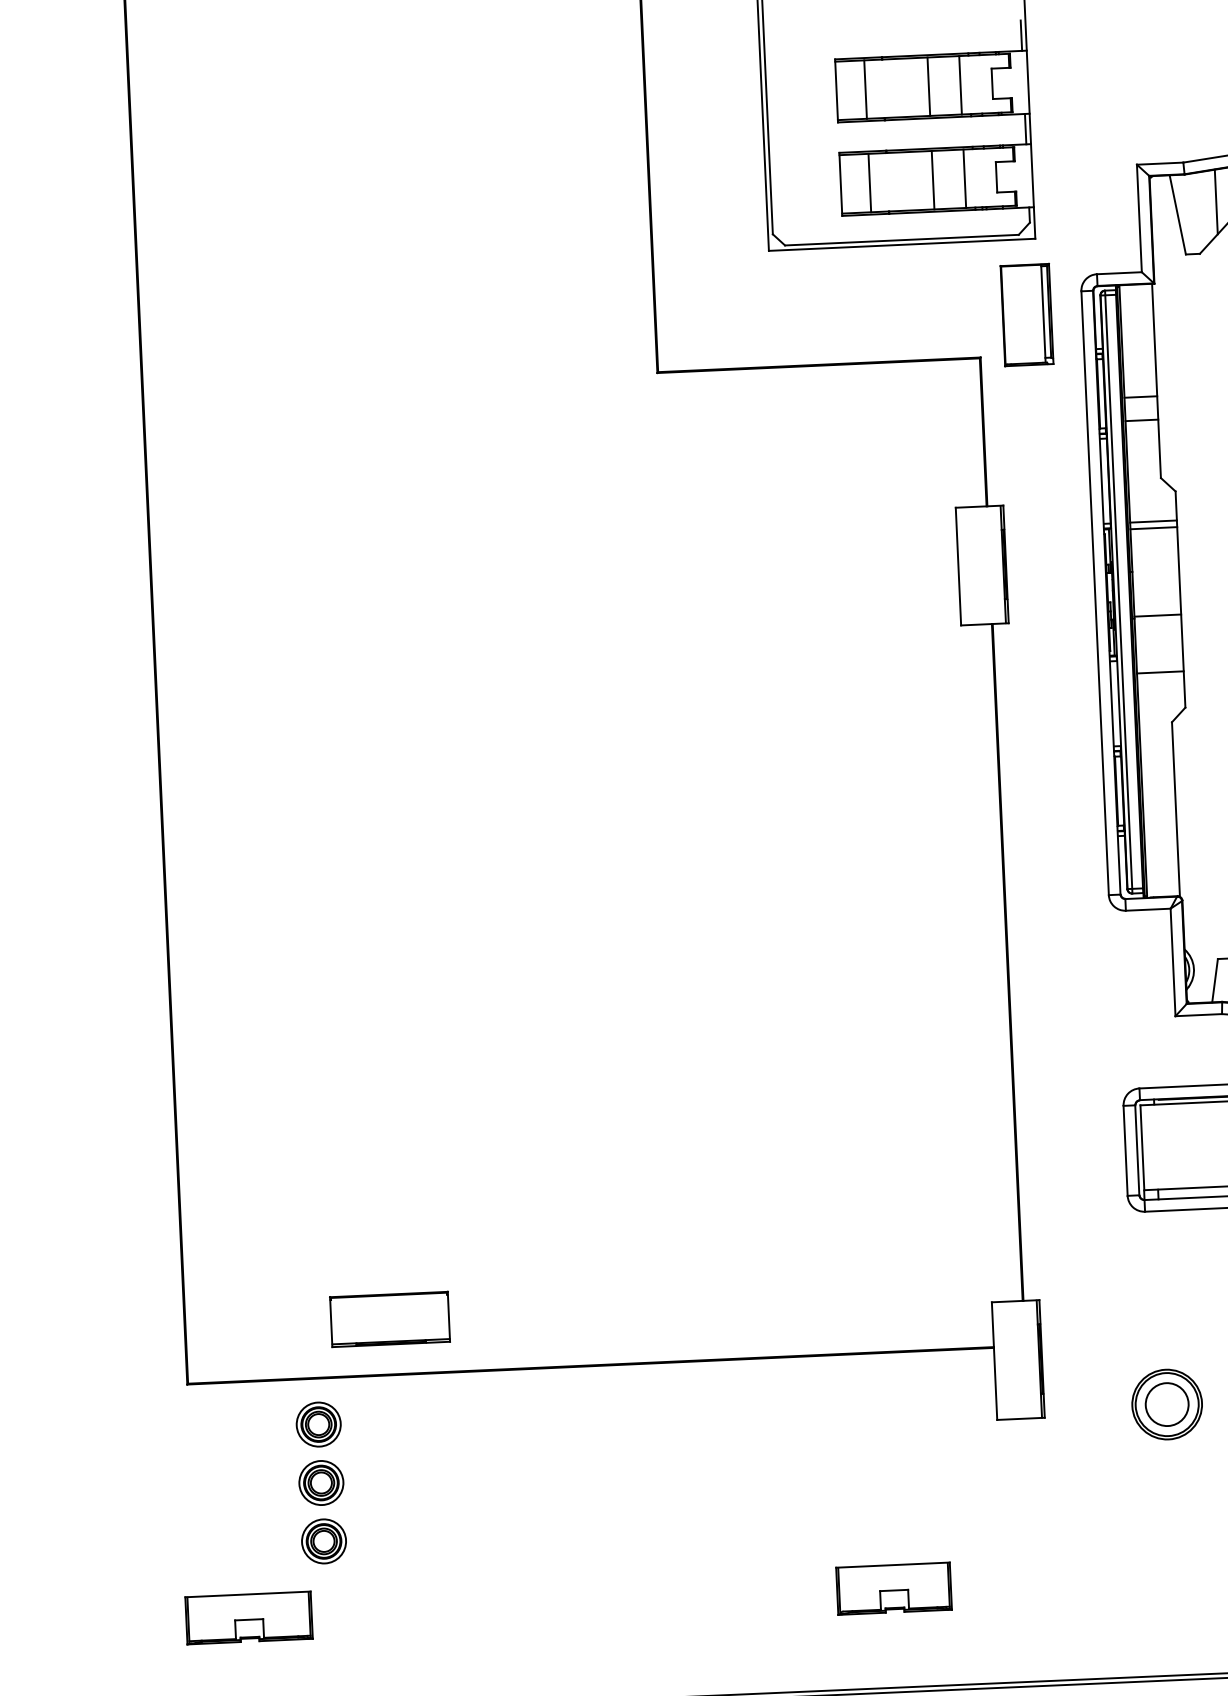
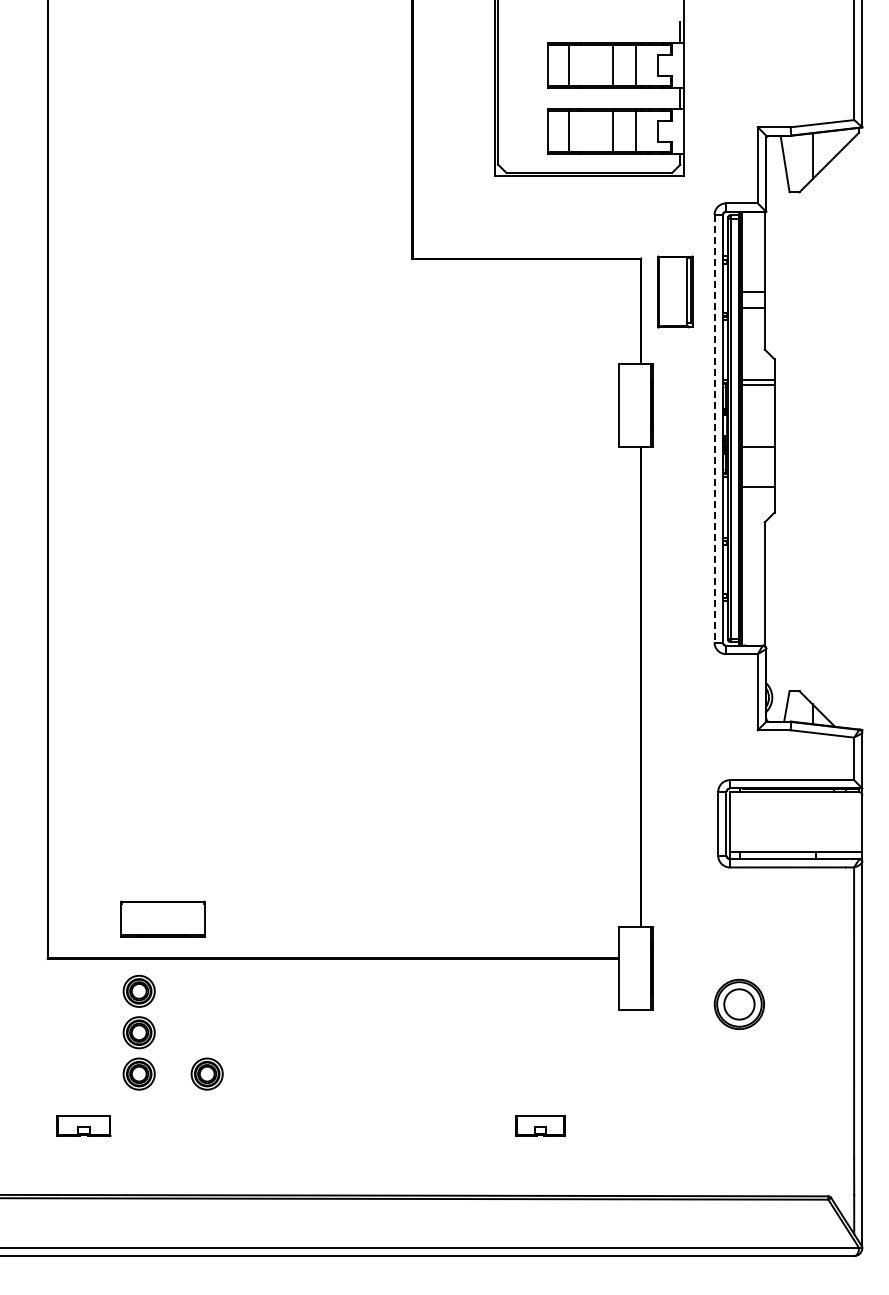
part: (1027, 314) -> (675, 291), moved
line: (1095, 592) -> (714, 428), solid -> dashed
part: (389, 1318) -> (162, 918), moved
part: (419, 1536) -> (206, 1073), added
part: (894, 1588) -> (540, 1125), size x0.6
part: (248, 1617) -> (83, 1125), size x0.6

